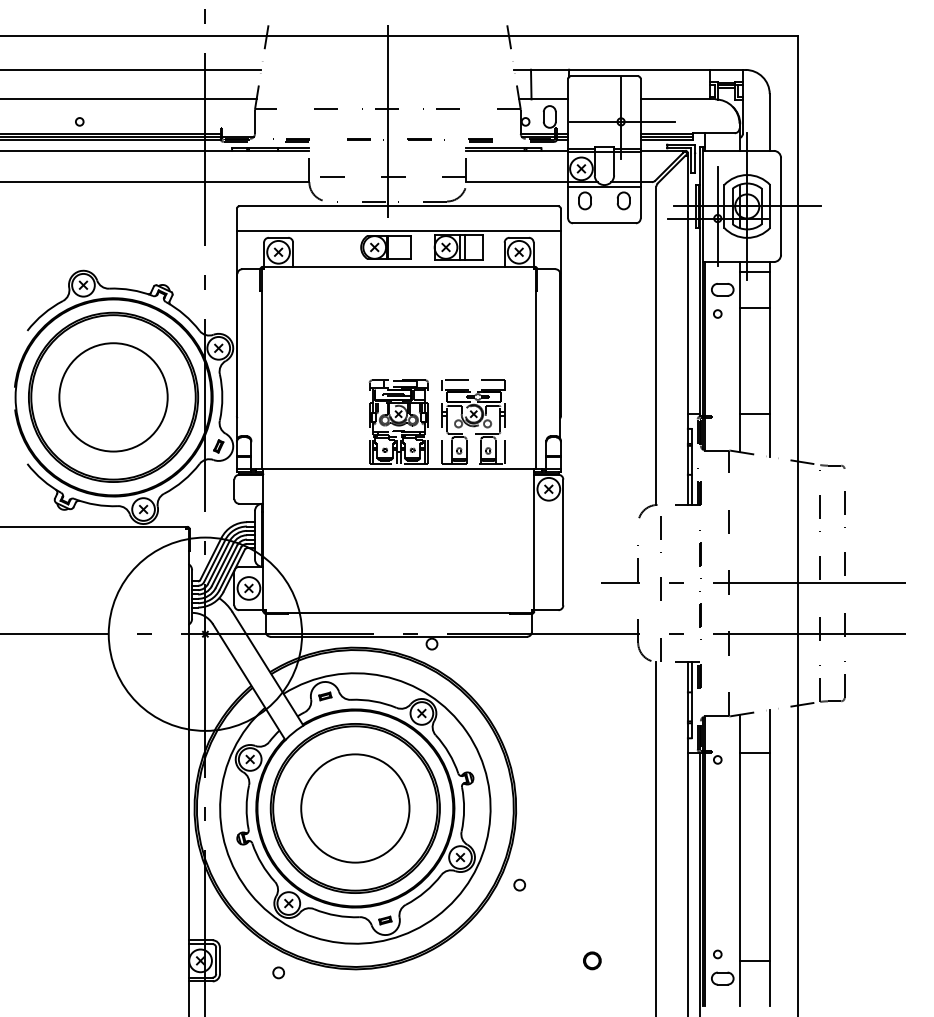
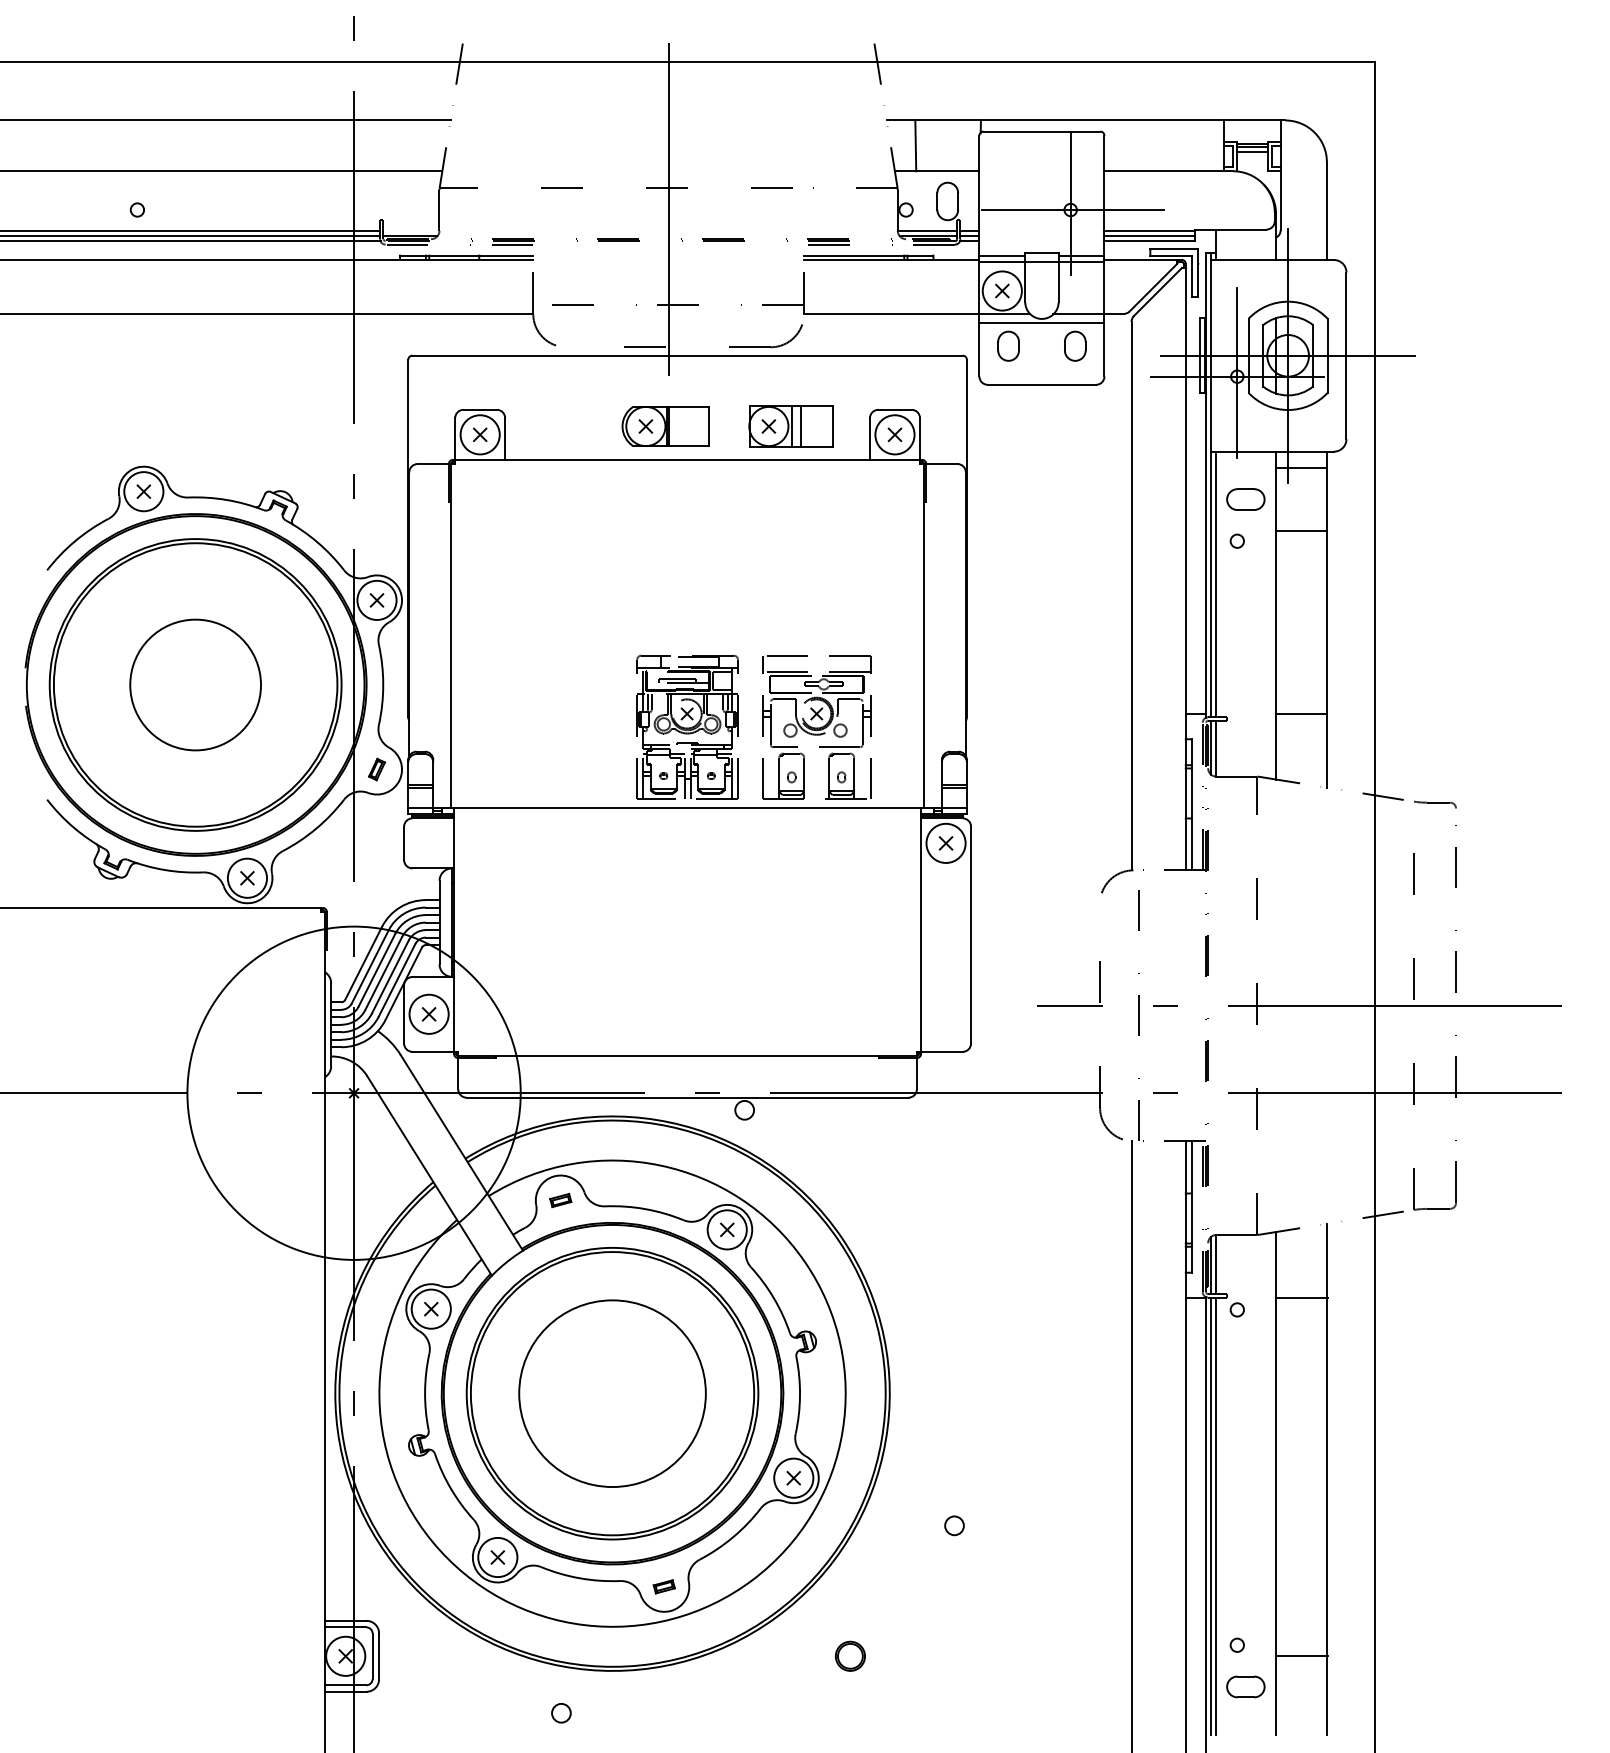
line: (398, 230) -> (686, 397), removed
circle: (113, 397) -> (195, 685), size x0.7
circle: (519, 884) -> (954, 1524), moved
part: (592, 960) -> (850, 1655), moved
circle: (278, 972) -> (561, 1712), moved

